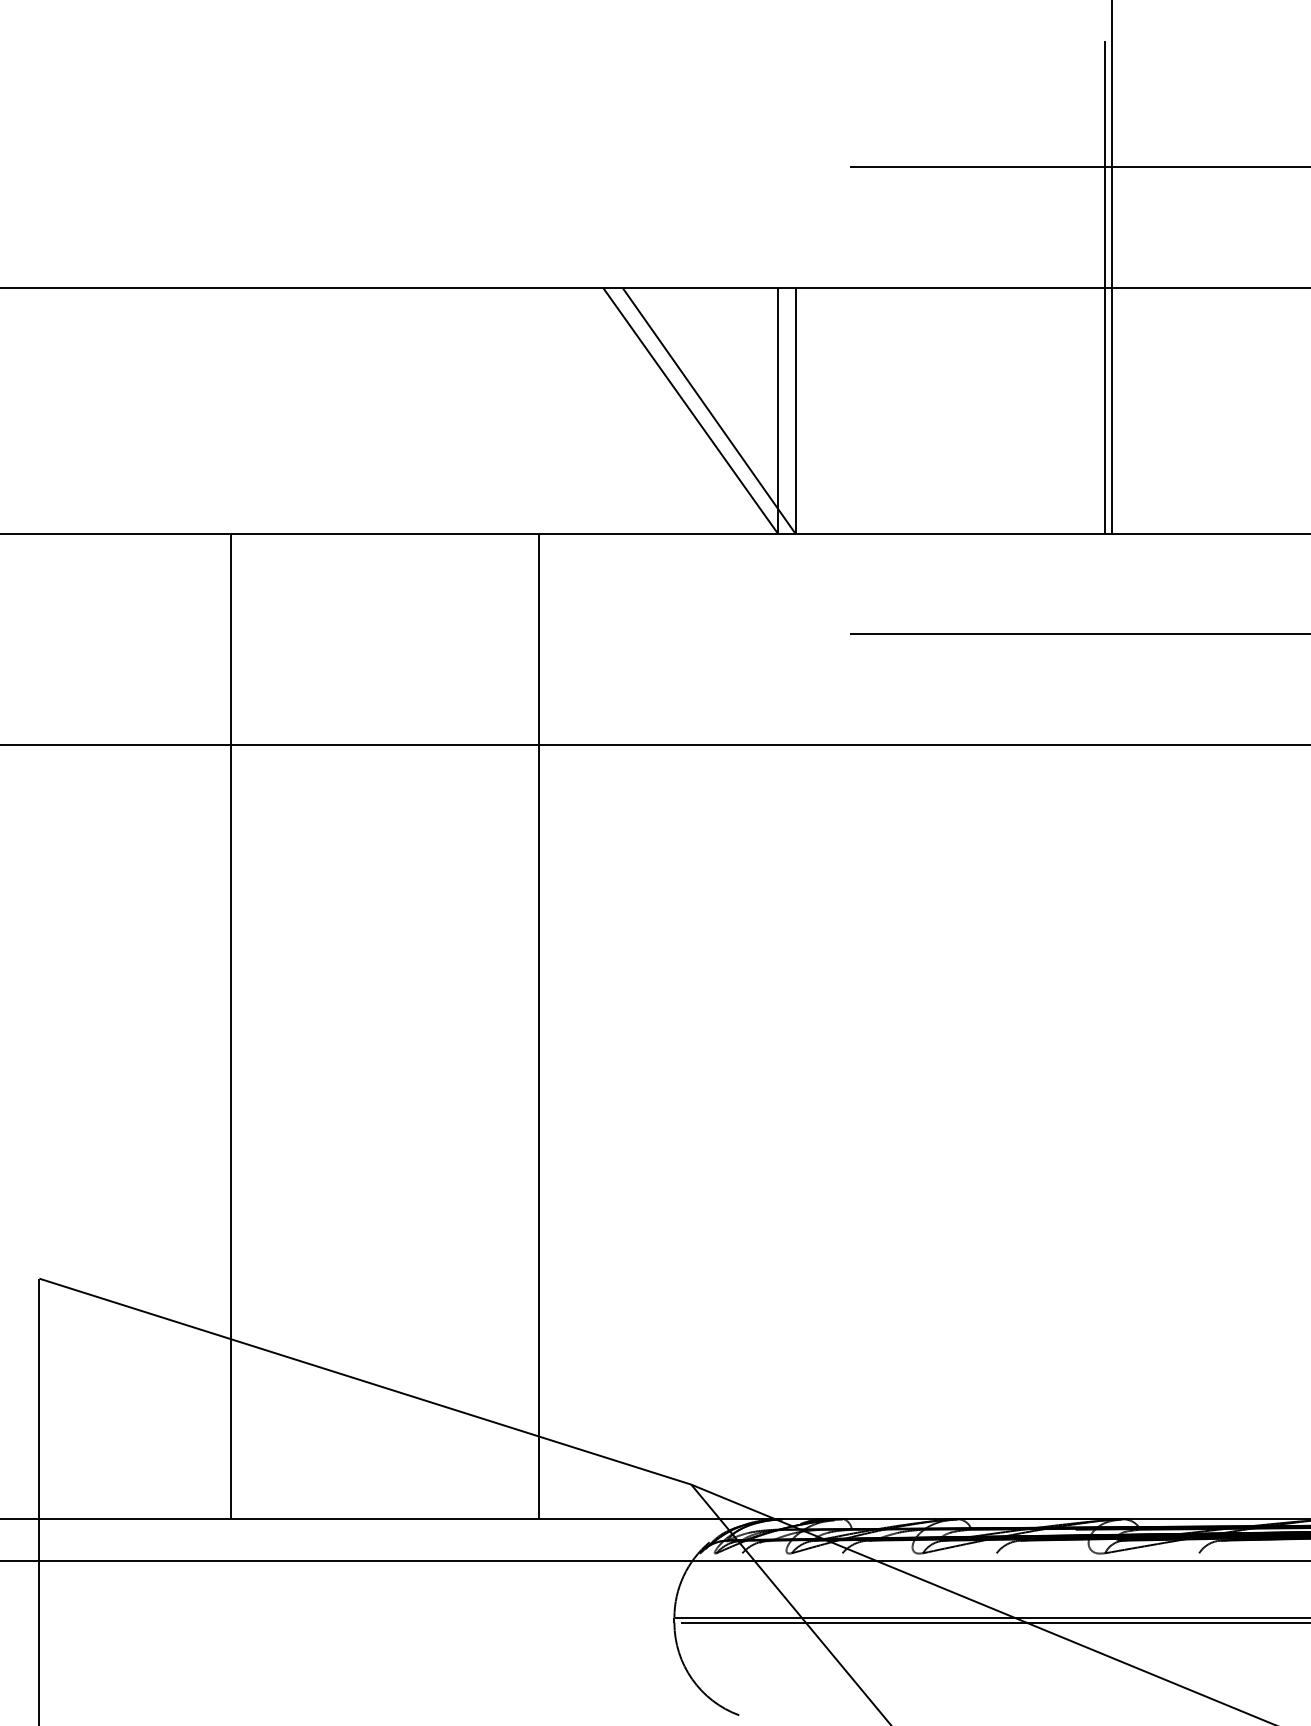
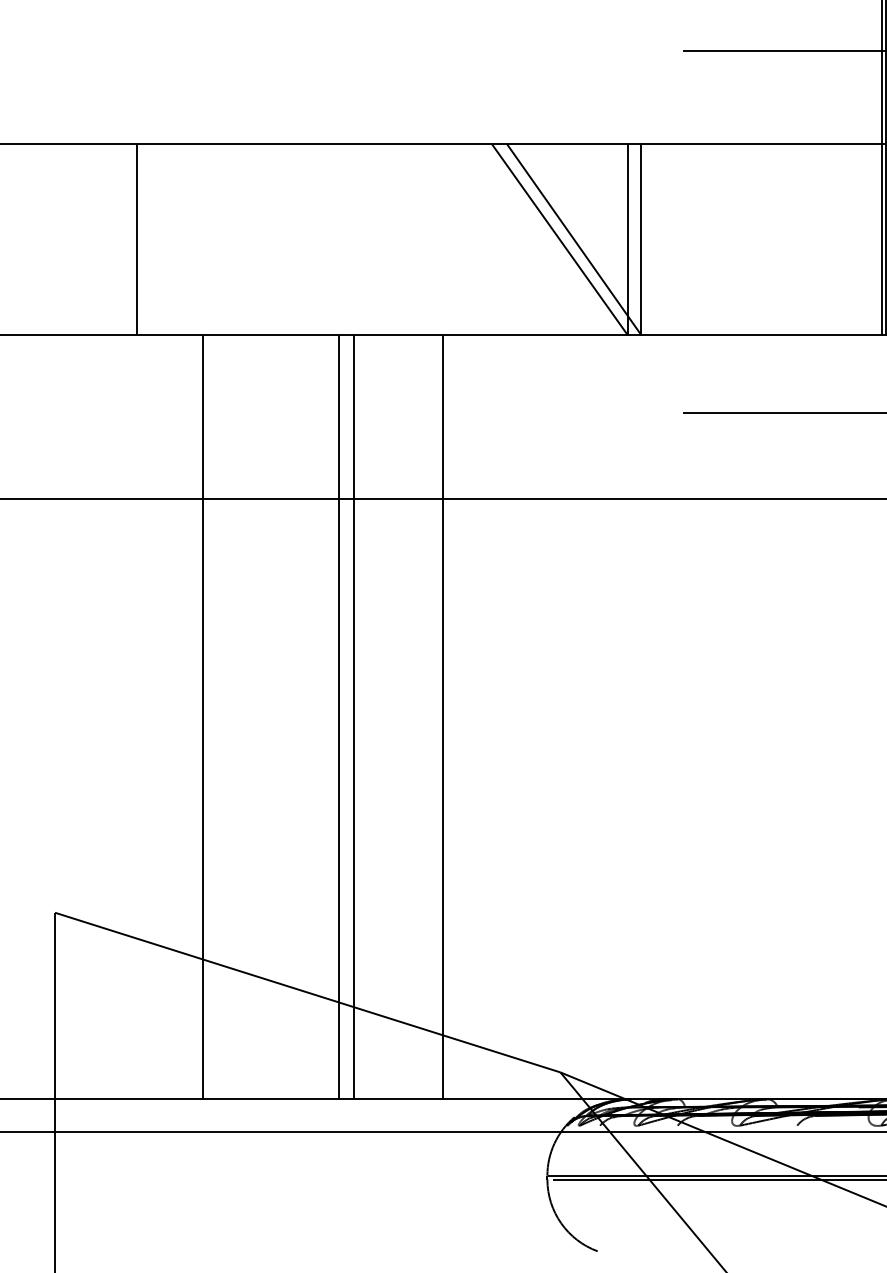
line: (144, 410) -> (136, 239), added
line: (405, 1026) -> (338, 717), added
line: (424, 1026) -> (353, 717), added

